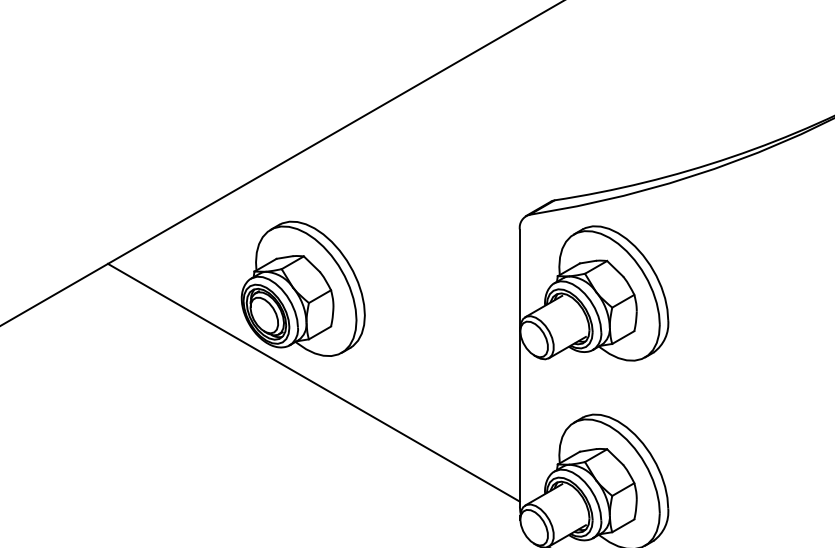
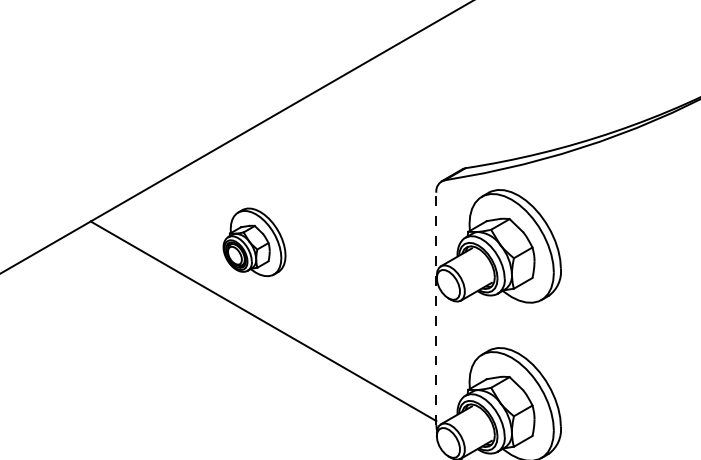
part: (302, 288) -> (253, 242), size x0.6
line: (519, 367) -> (436, 308), solid -> dashed

